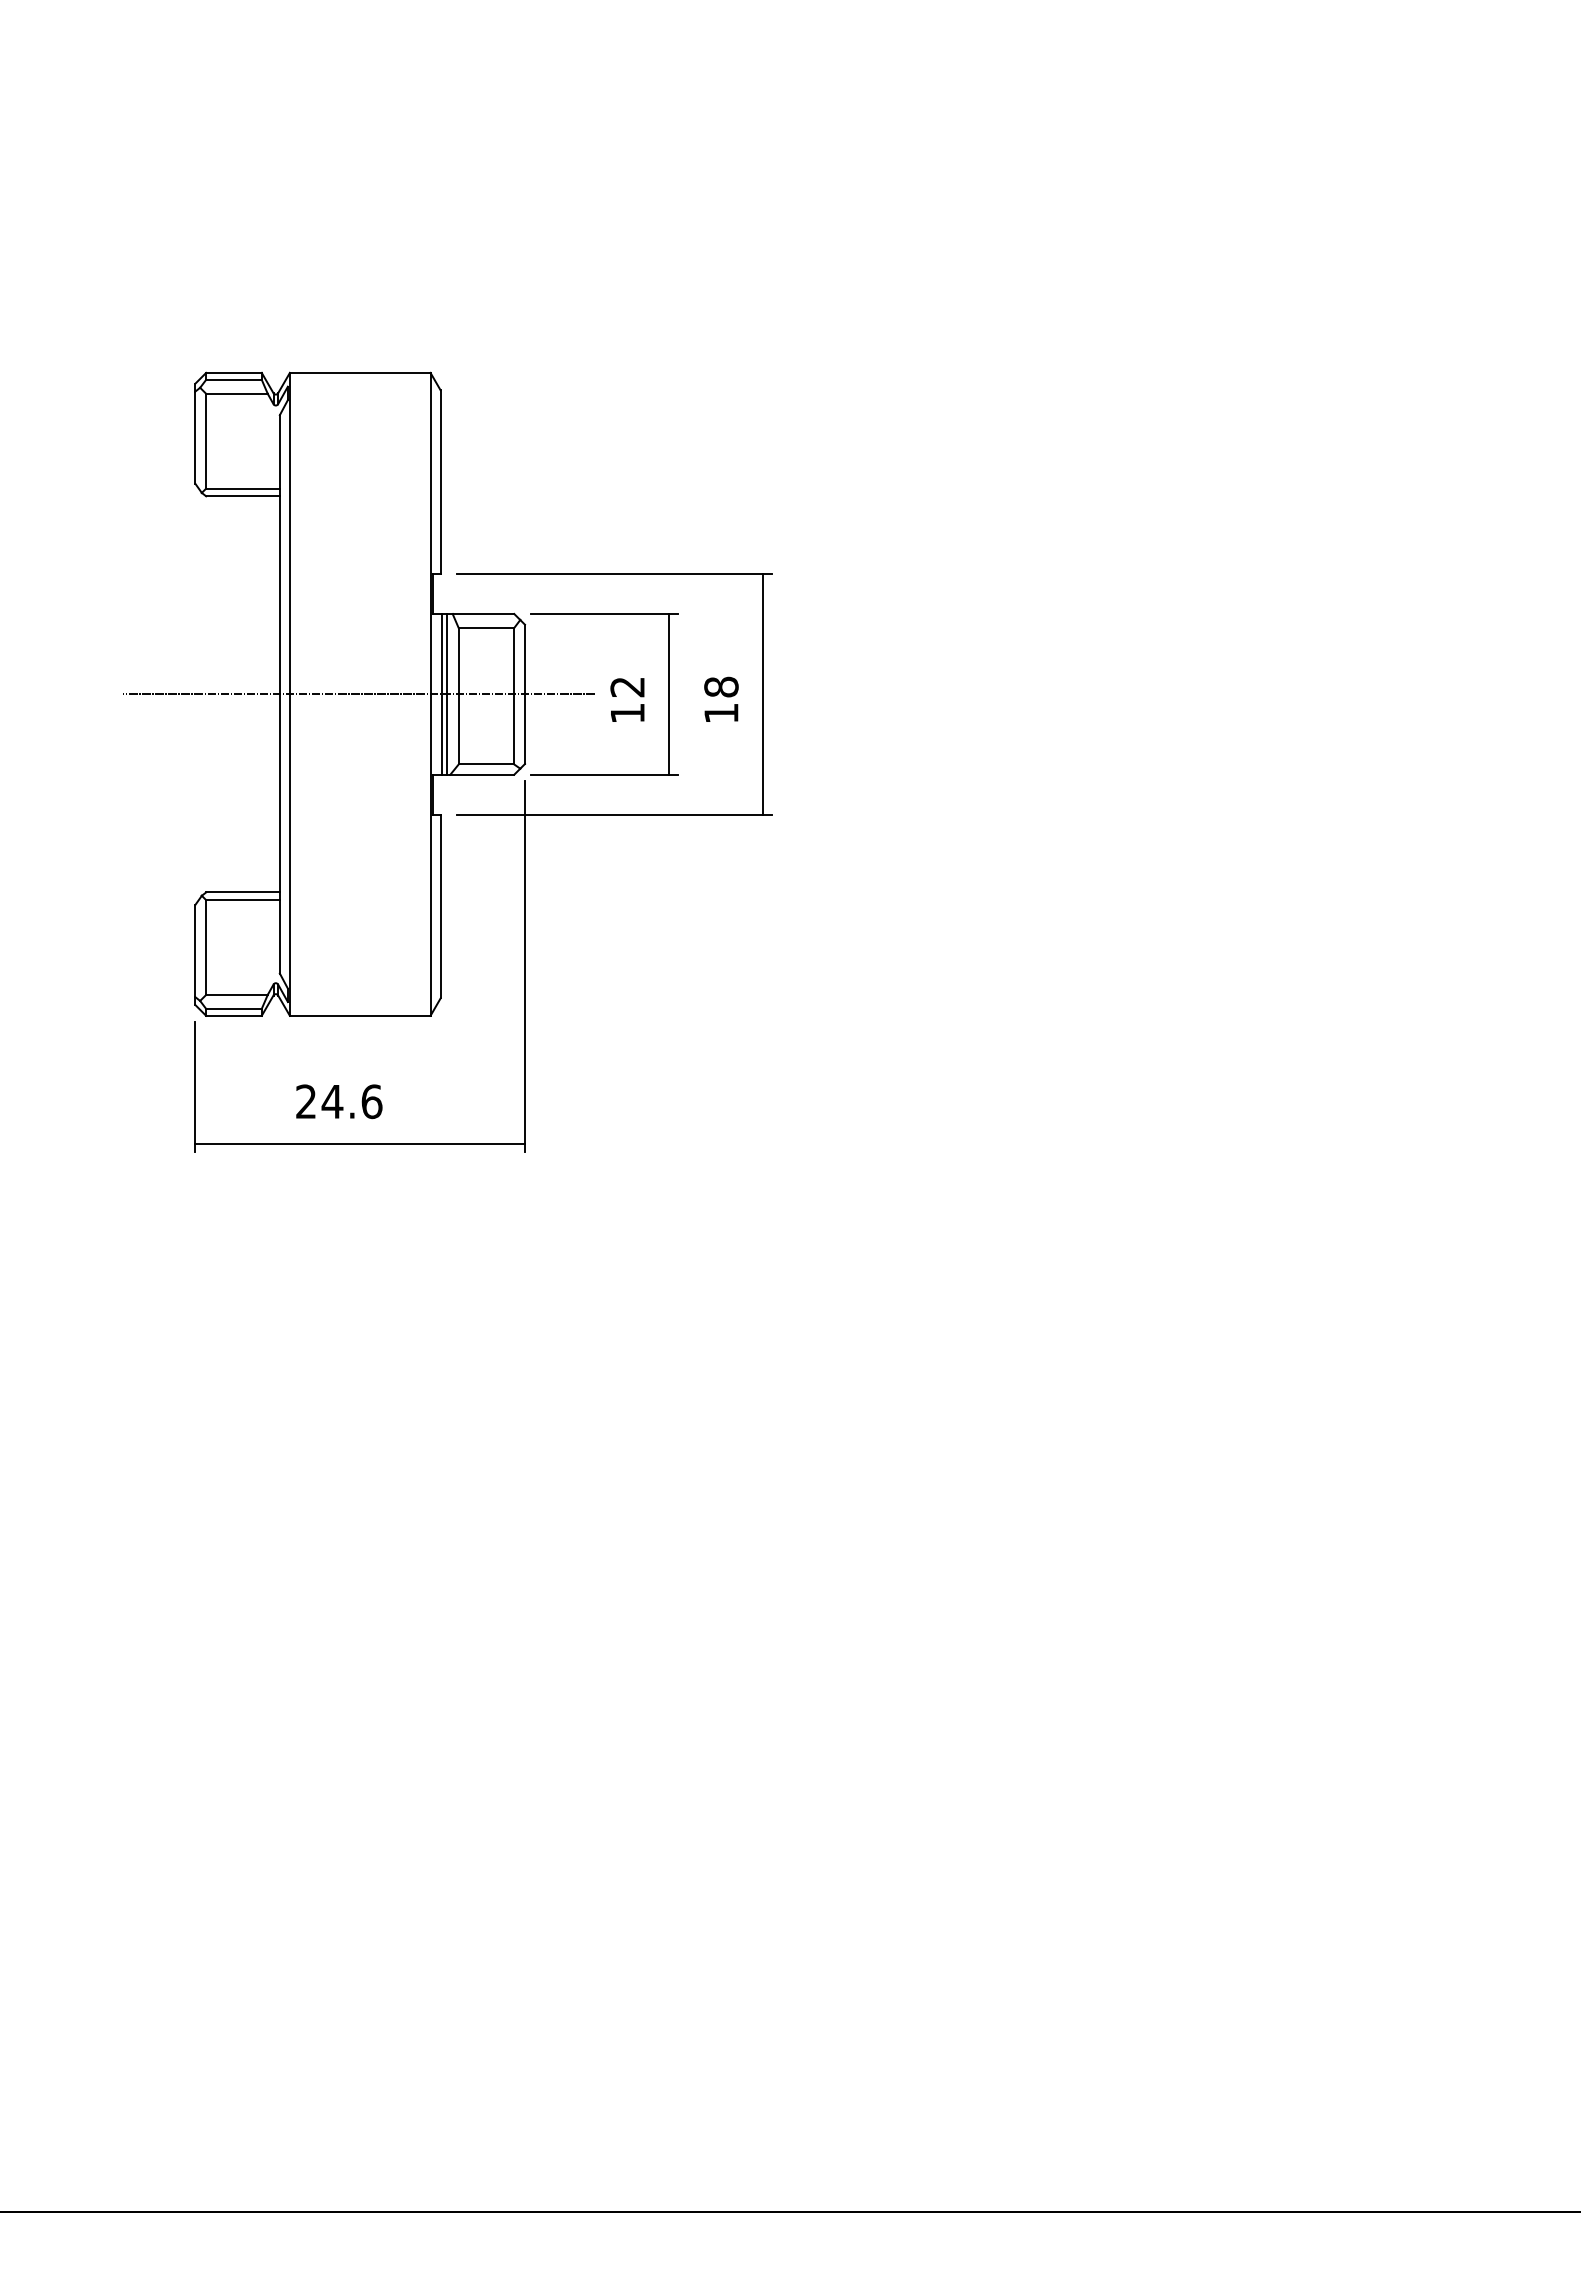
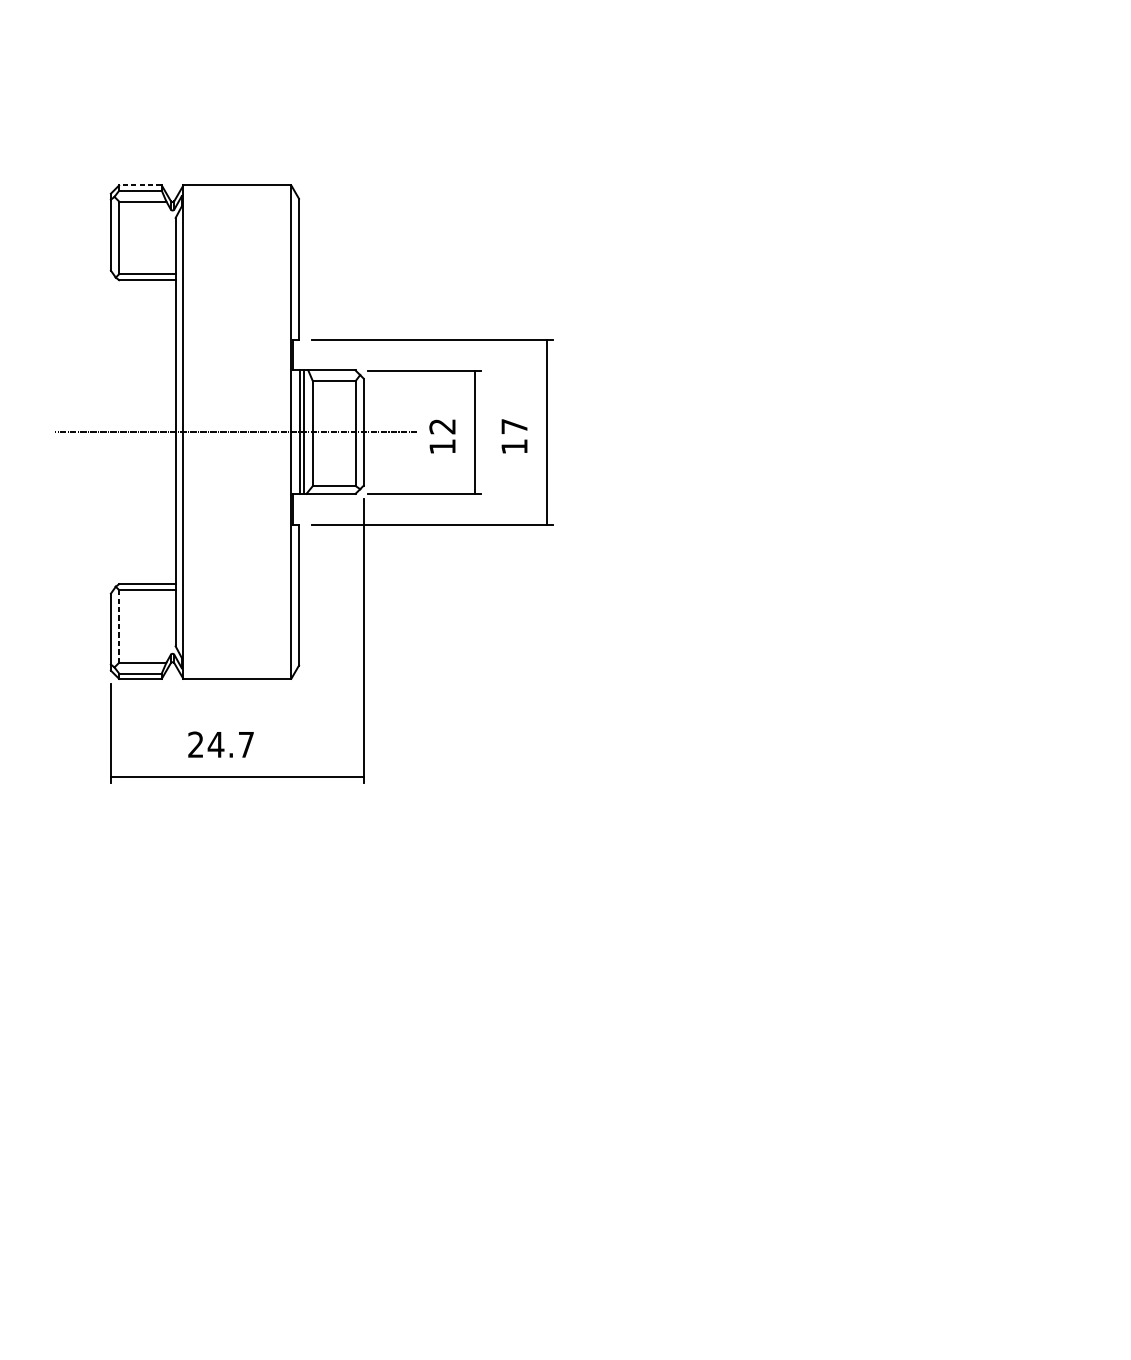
line: (233, 372) -> (140, 185), solid -> dashed
text: (721, 686) -> (514, 426), 18 -> 17
line: (206, 948) -> (119, 627), solid -> dashed
text: (371, 1101) -> (246, 744), 24.6 -> 24.7

